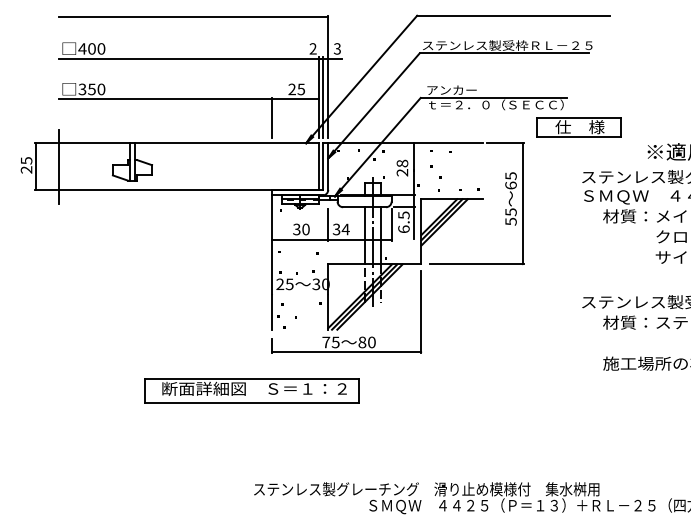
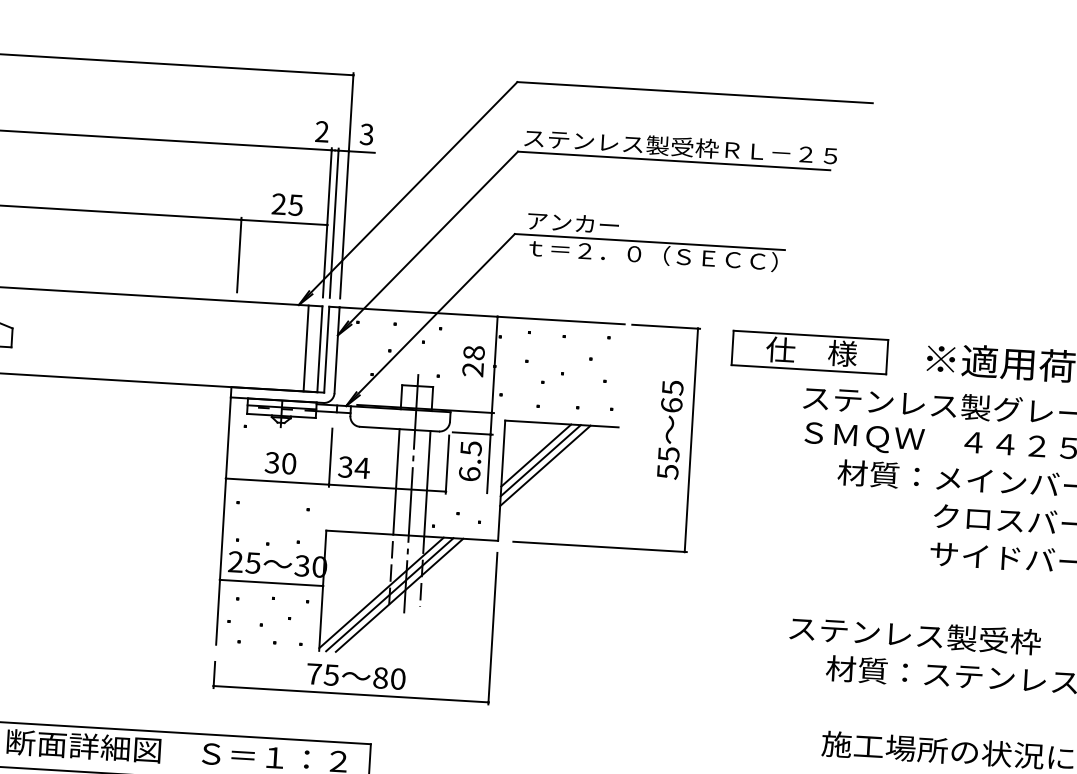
part: (578, 127) -> (808, 352), moved
line: (311, 166) -> (306, 348), added
line: (300, 294) -> (271, 582), added

